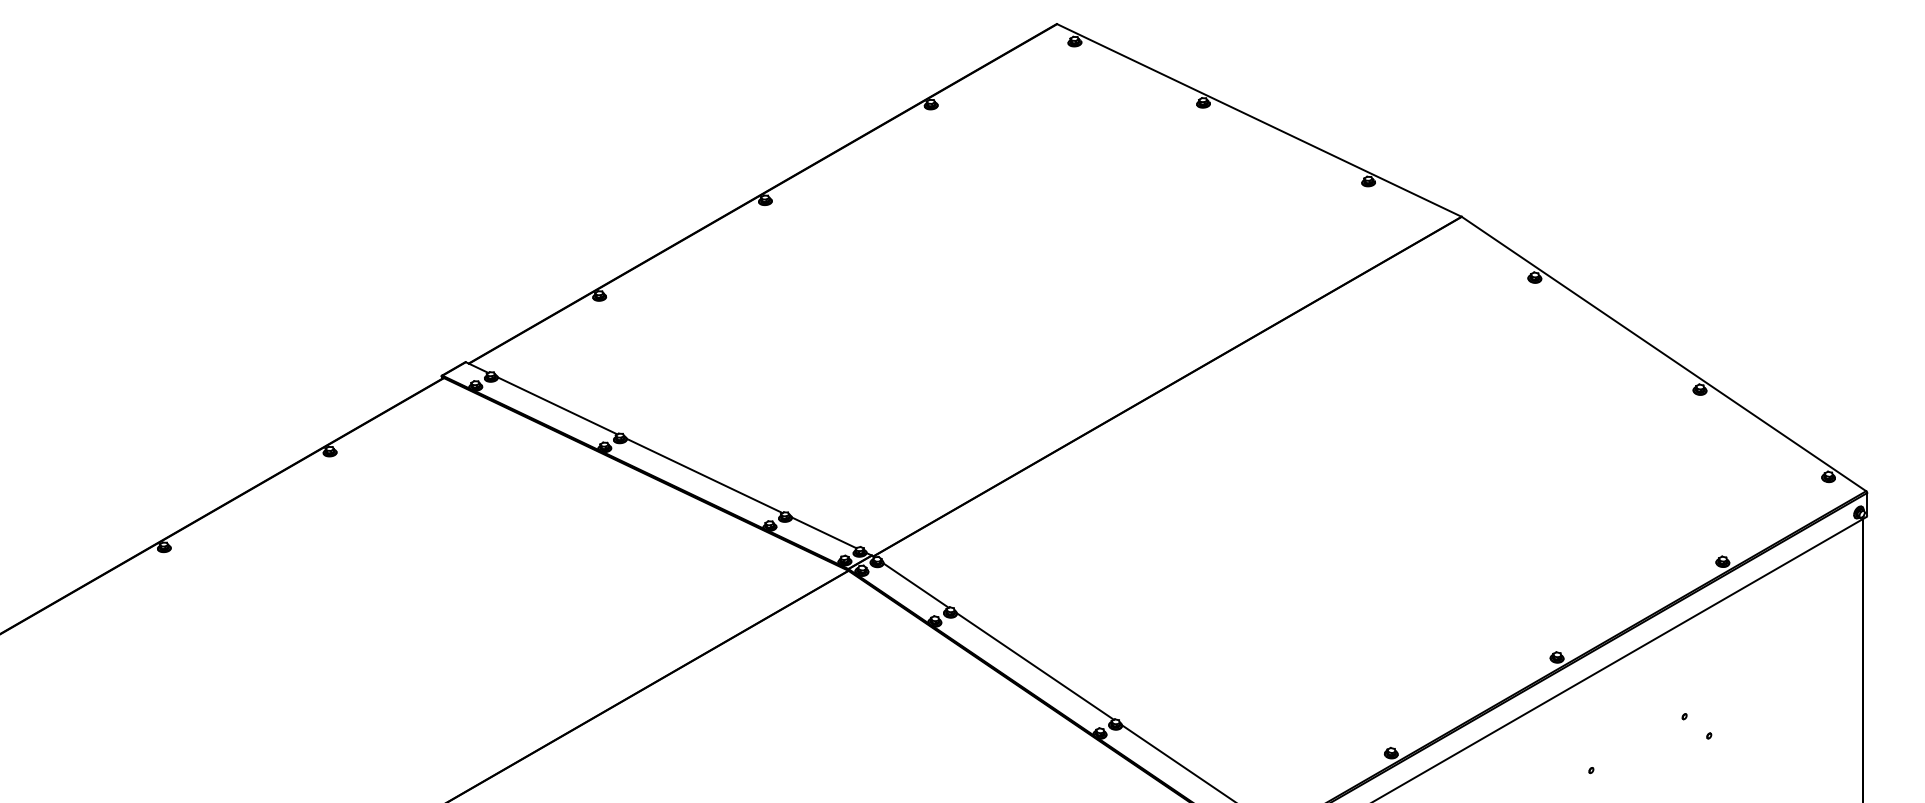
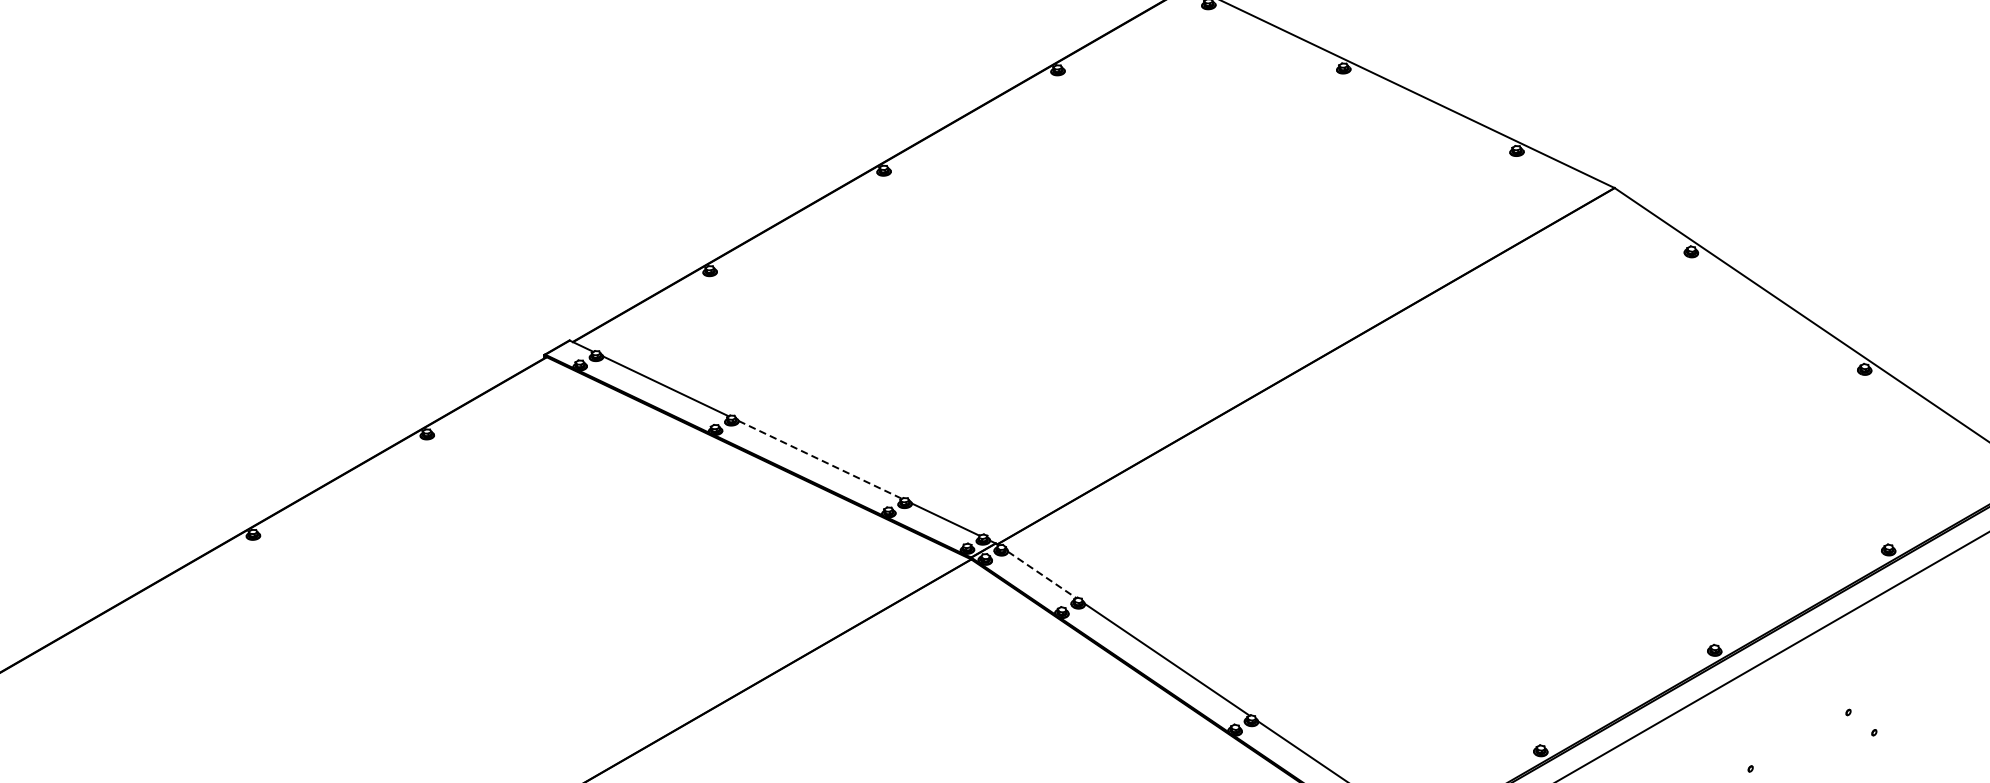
line: (705, 476) -> (821, 460), solid -> dashed
line: (916, 585) -> (1042, 574), solid -> dashed

